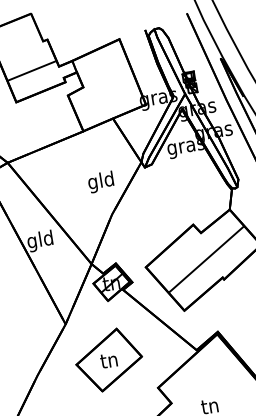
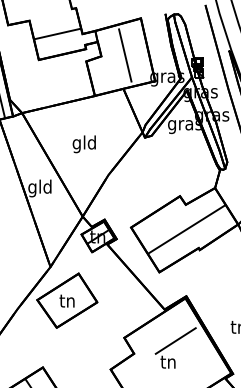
line: (109, 82) -> (125, 55), added
text: (100, 182) -> (83, 144), moved
part: (109, 359) -> (67, 300), moved
line: (213, 381) -> (175, 340), added

